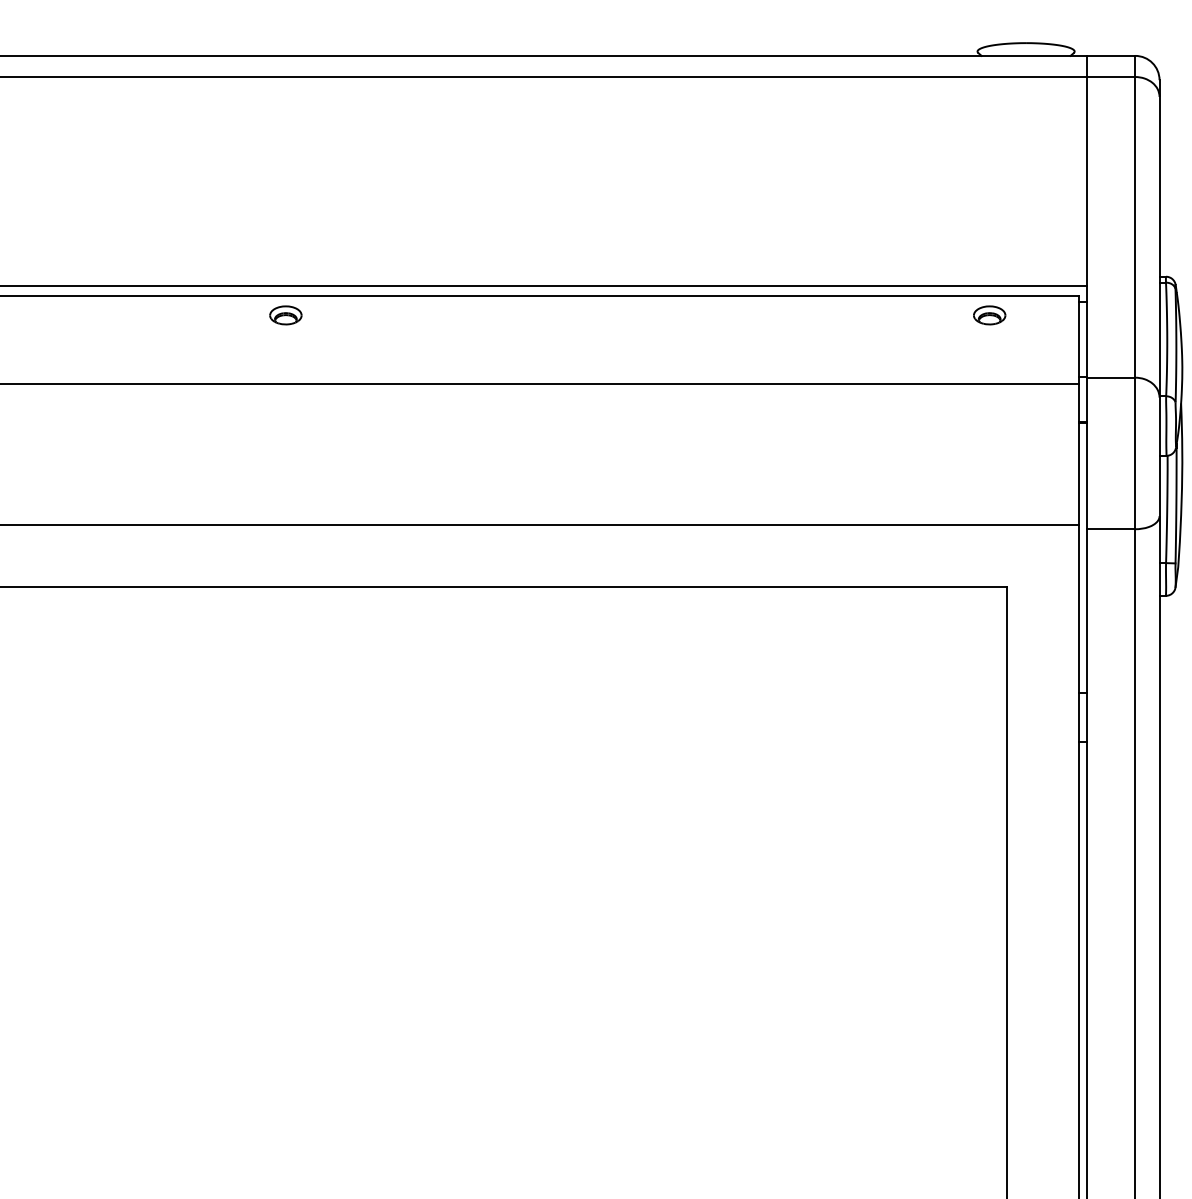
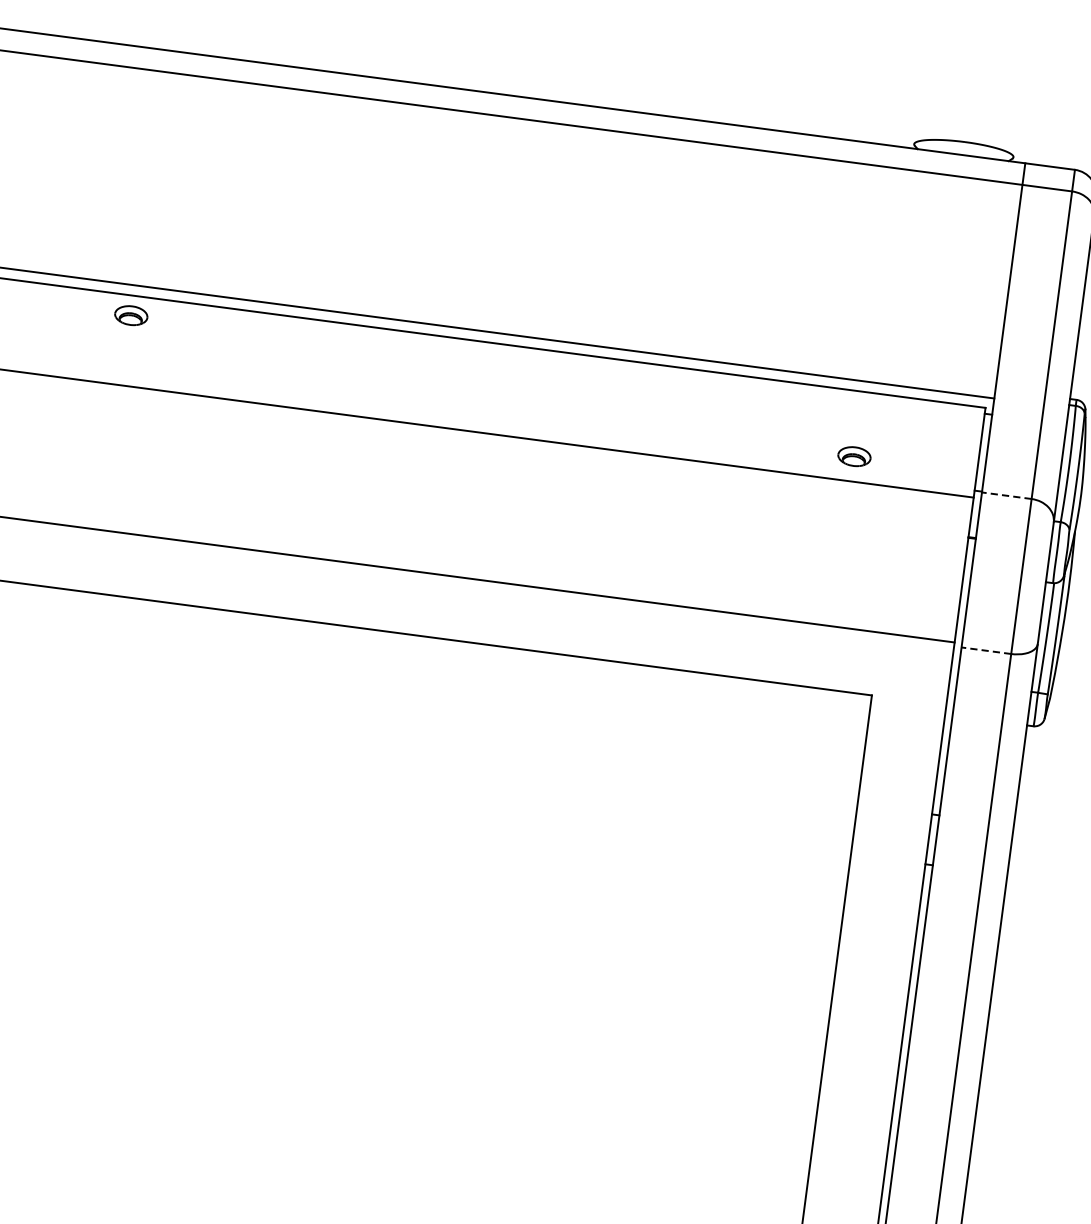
part: (285, 315) -> (130, 315), moved
part: (989, 315) -> (854, 456), moved
line: (1110, 377) -> (1006, 495), solid -> dashed
line: (1110, 529) -> (985, 650), solid -> dashed

